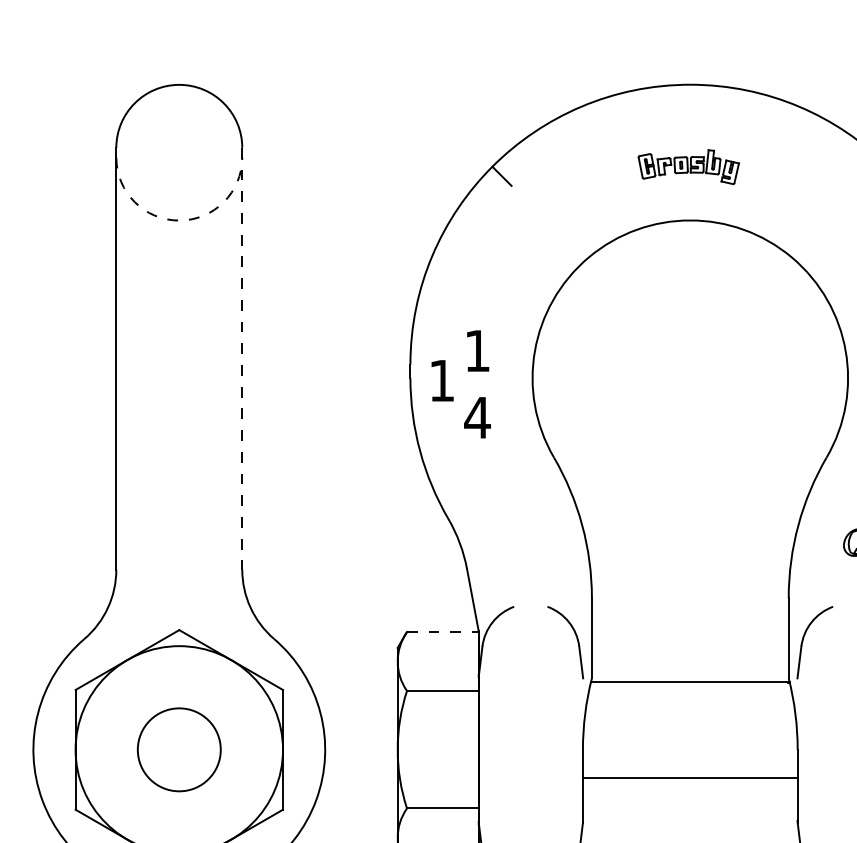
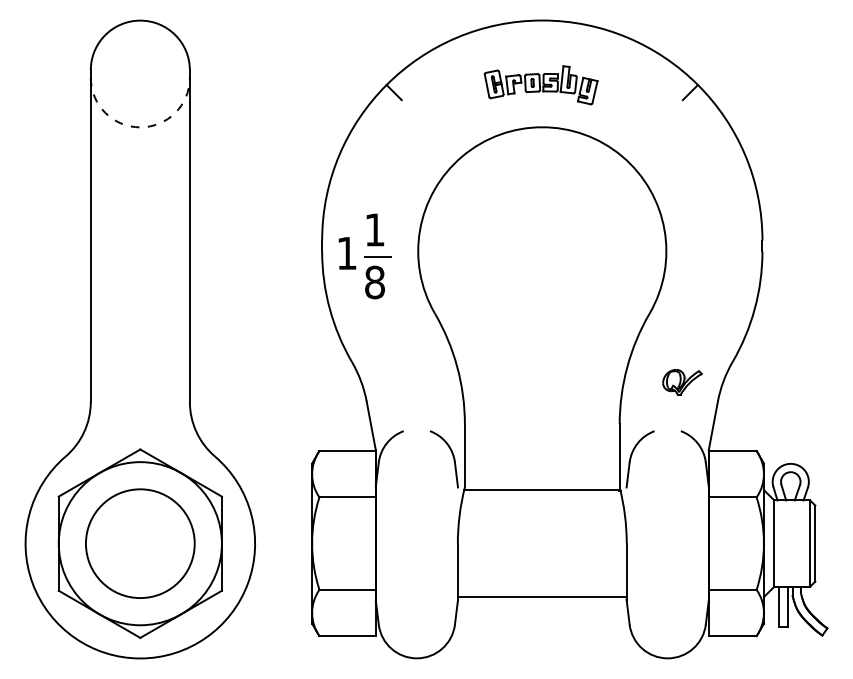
part: (688, 167) -> (540, 85), size x1.43
line: (241, 359) -> (189, 236), dashed -> solid
line: (480, 384) -> (377, 256), added
text: (476, 417) -> (374, 282), 4 -> 8
line: (443, 632) -> (348, 451), dashed -> solid
circle: (178, 749) -> (139, 543), size x1.67
line: (689, 777) -> (541, 596), moved

